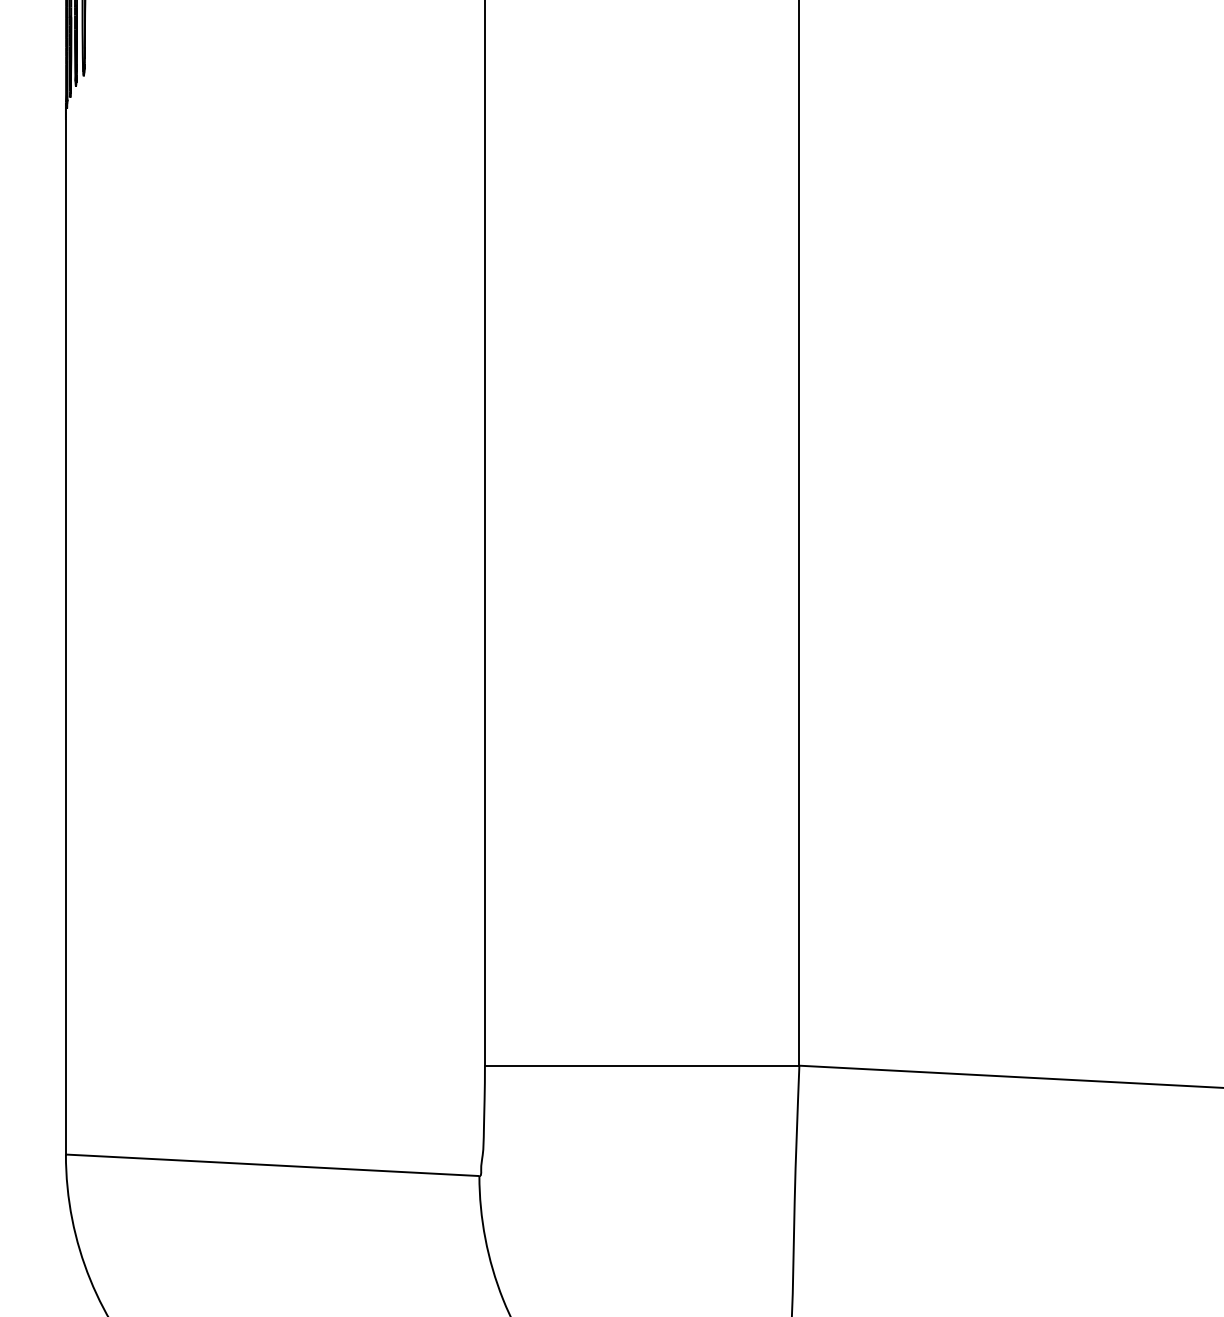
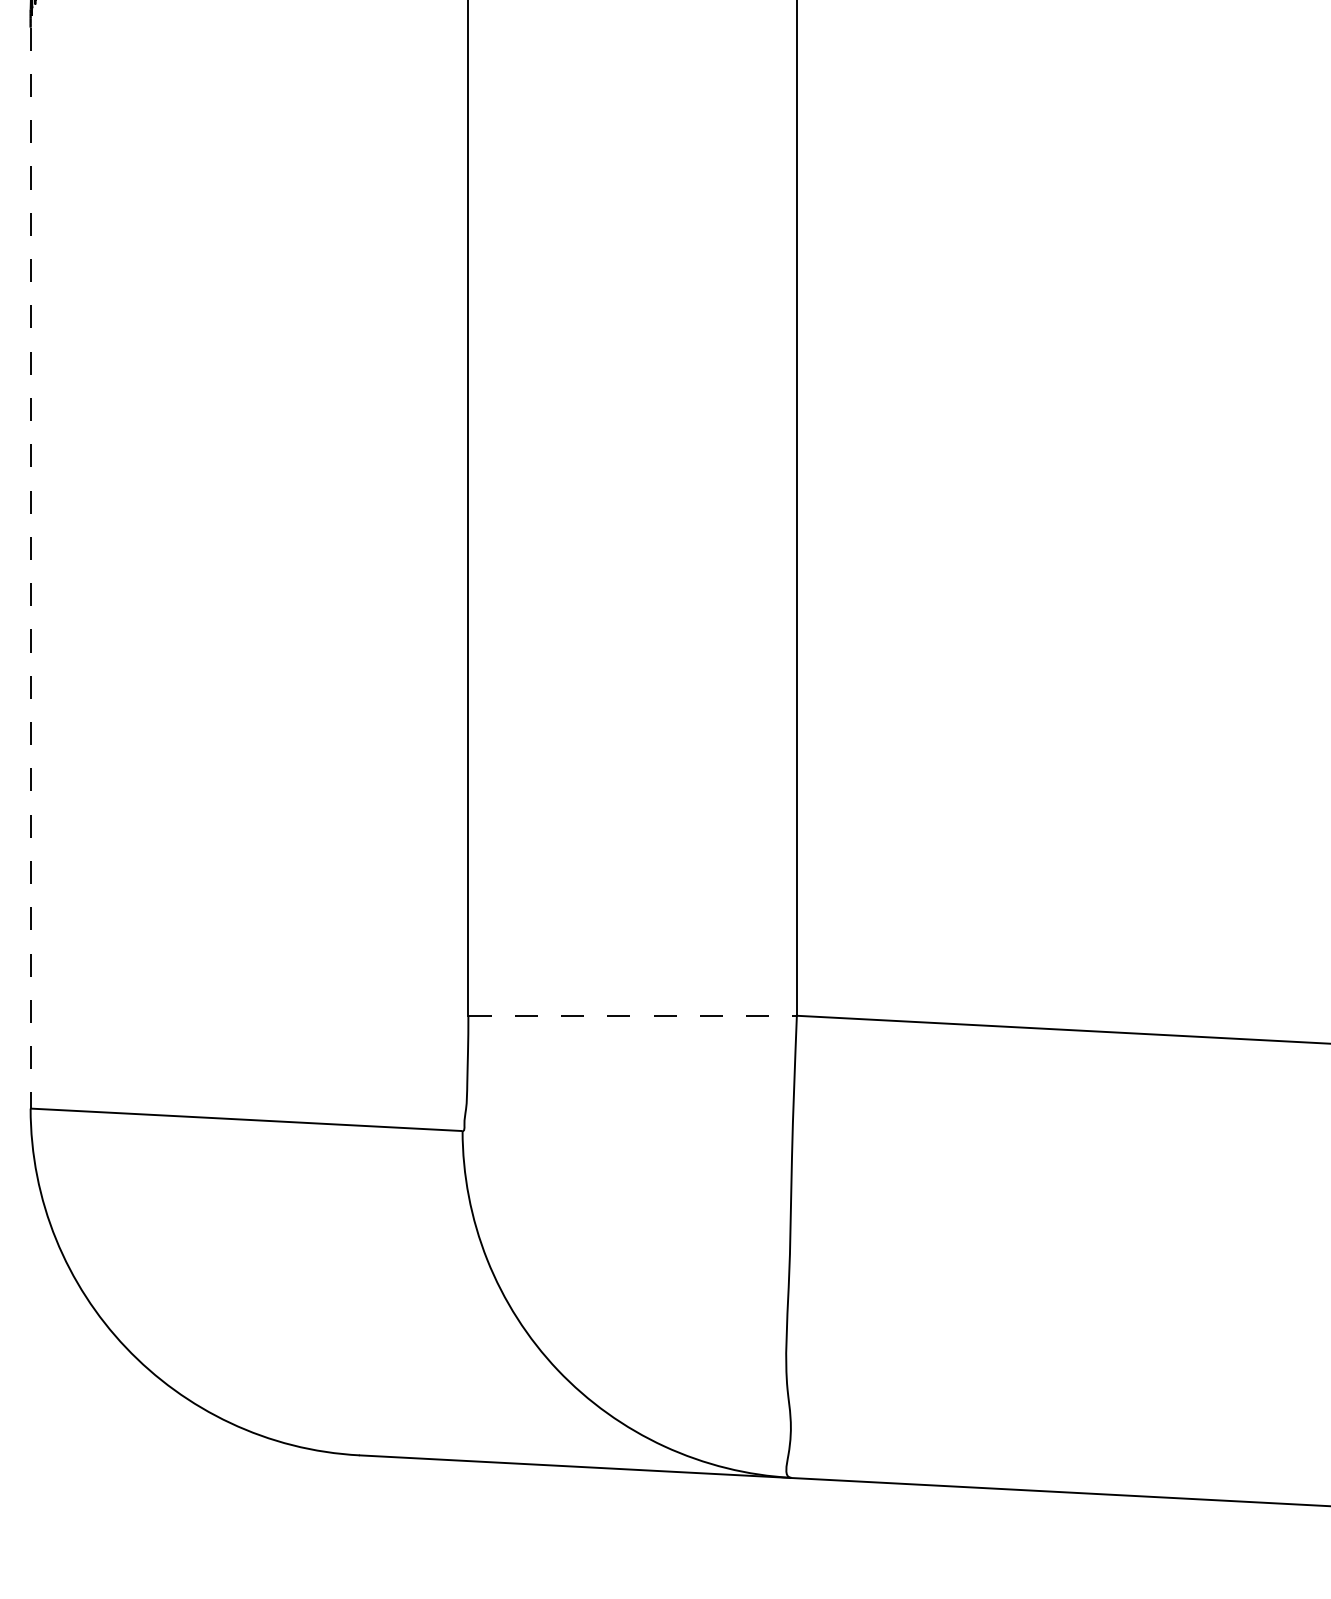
line: (65, 637) -> (30, 568), solid -> dashed
line: (642, 1065) -> (633, 1015), solid -> dashed

